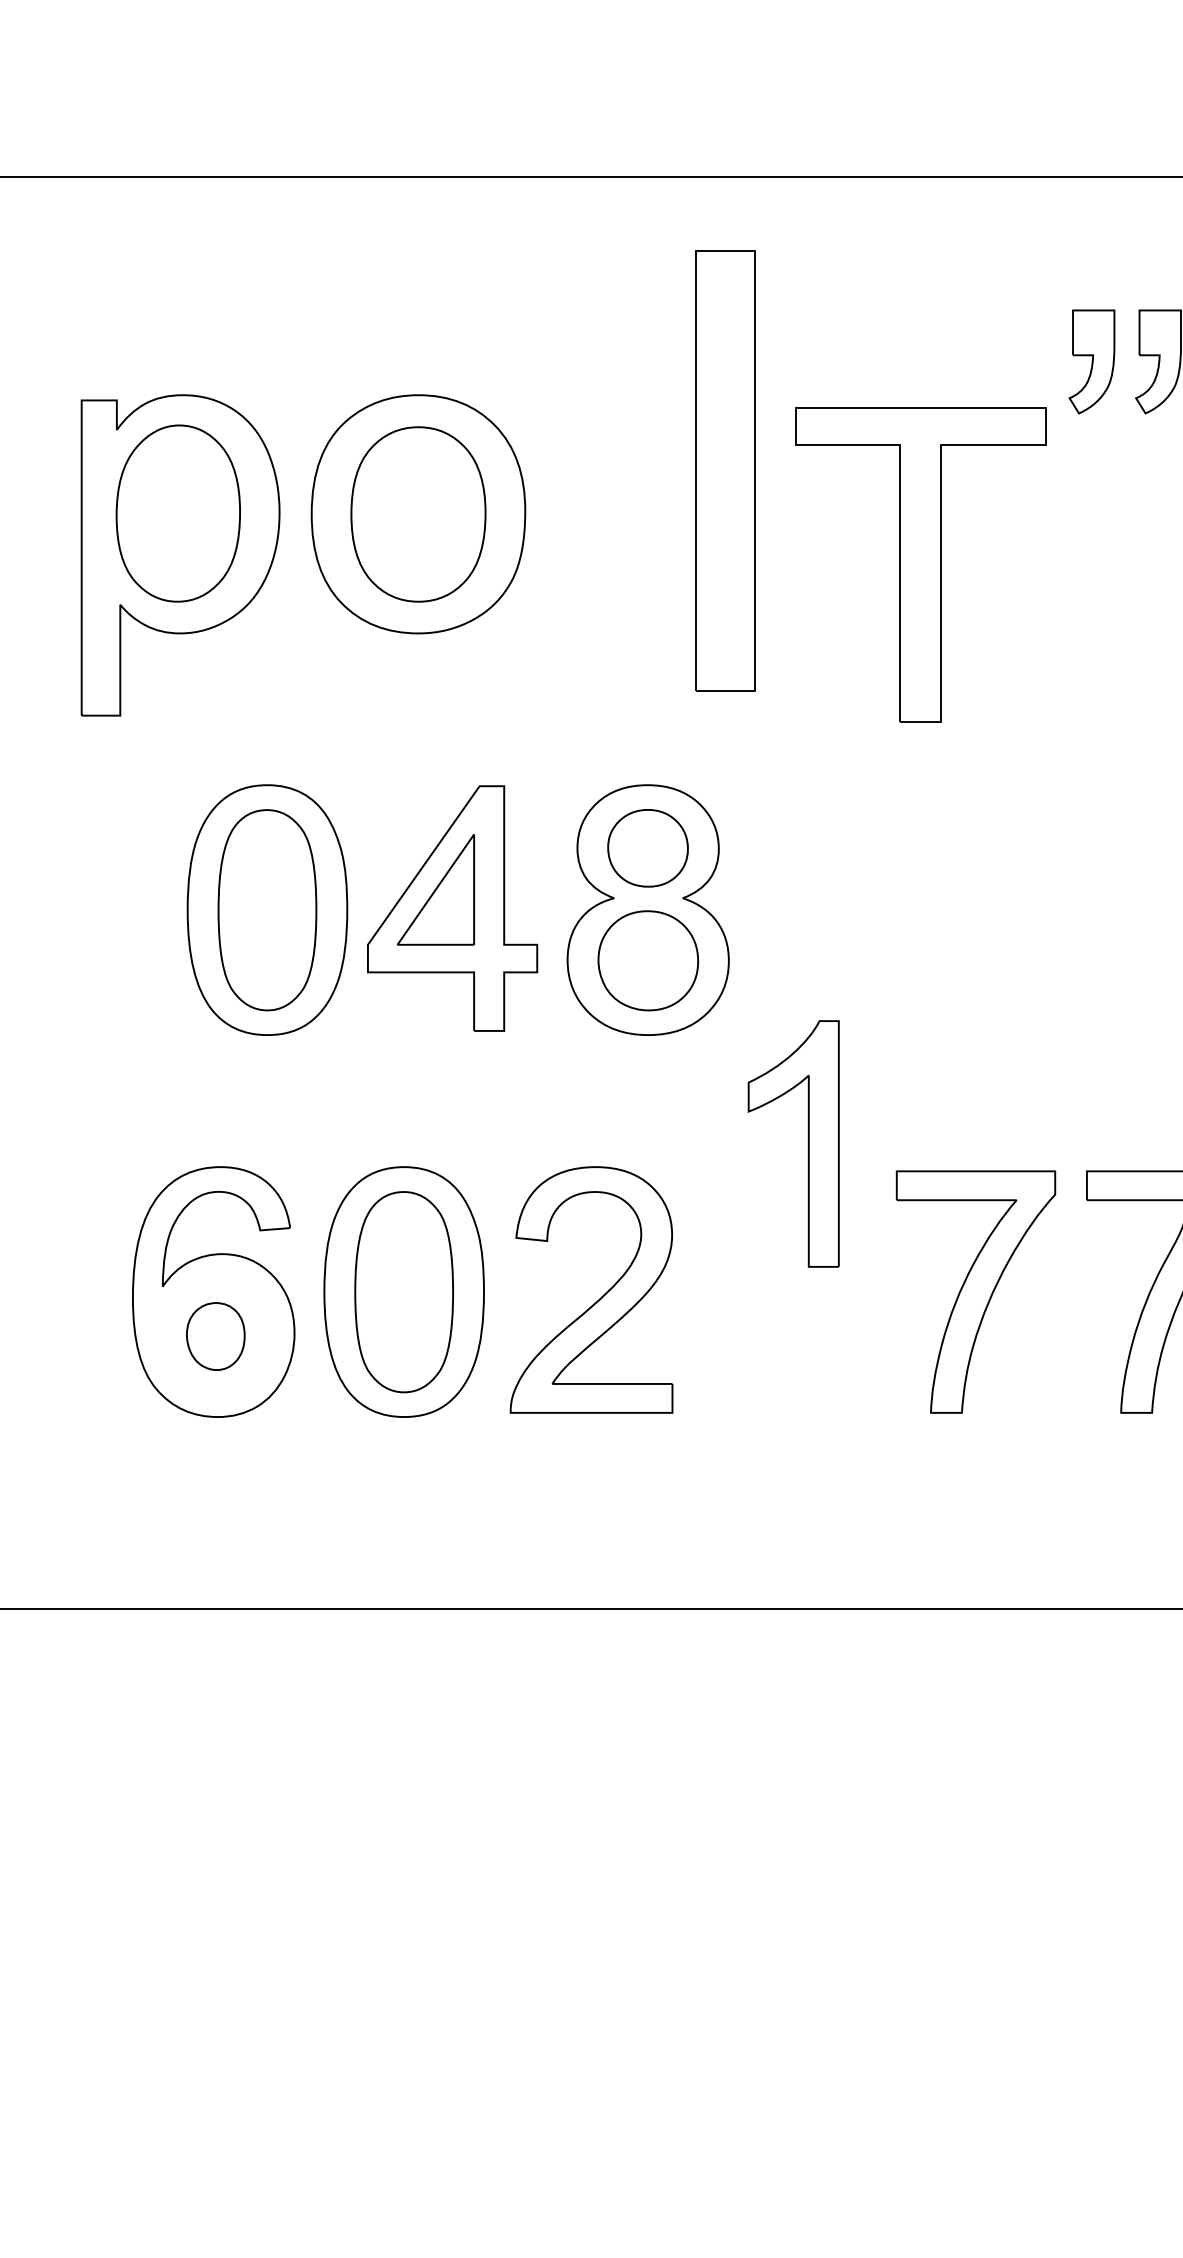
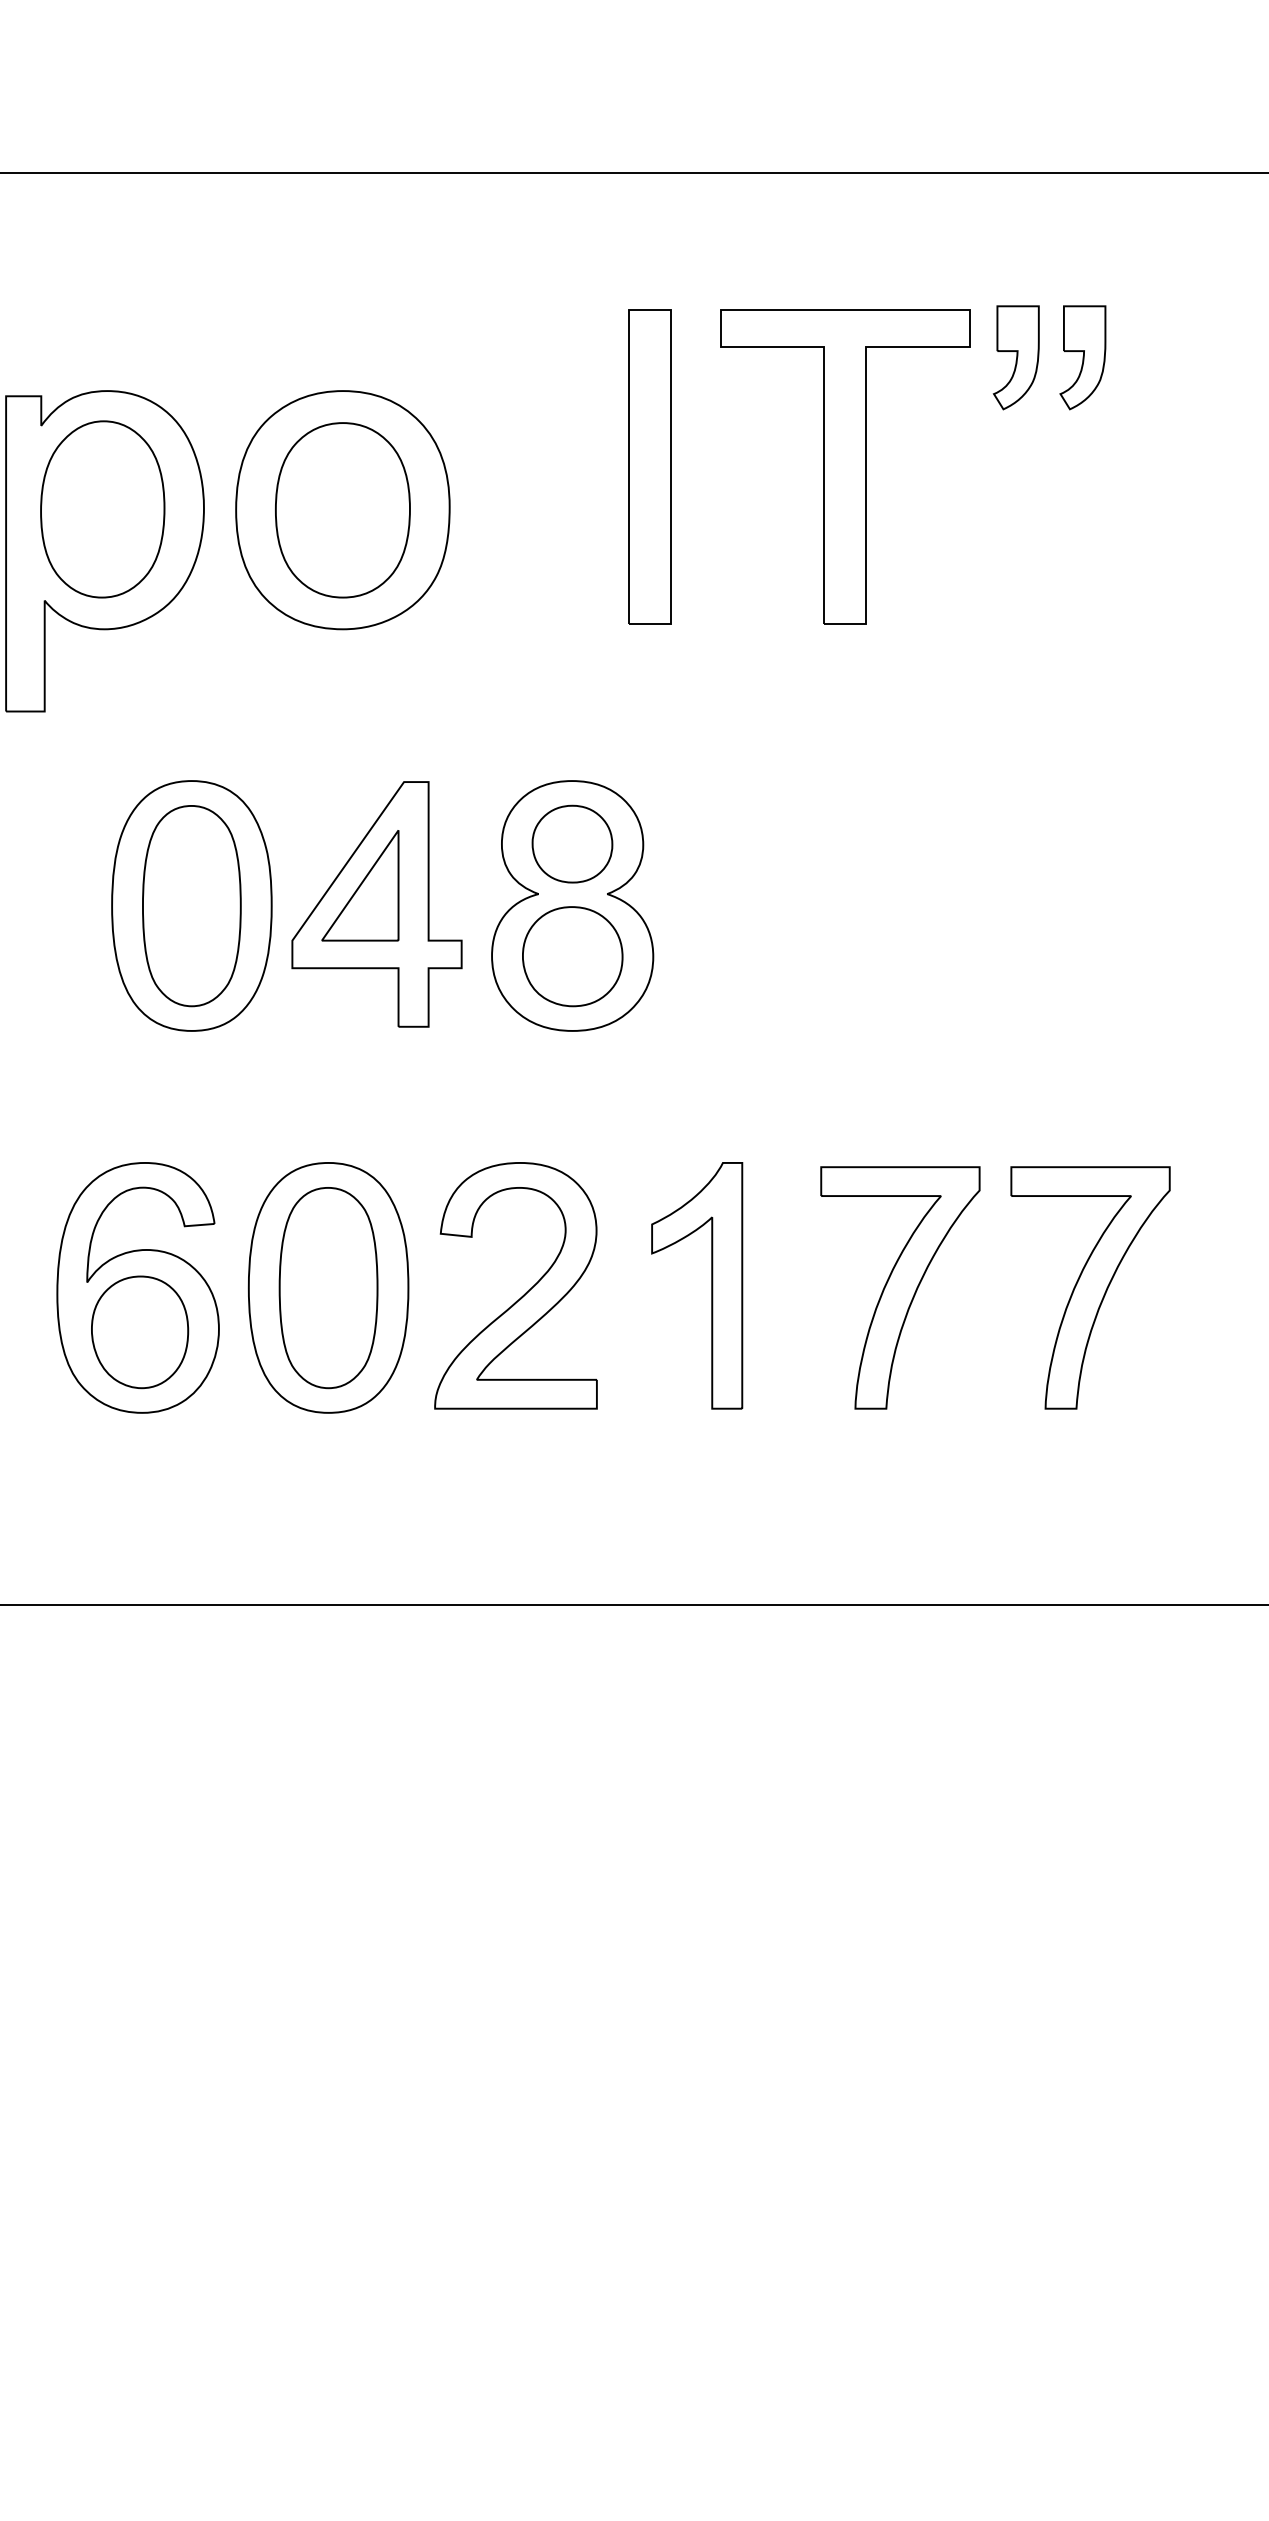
part: (725, 470) -> (649, 466), size x0.71
part: (921, 564) -> (845, 466), moved
part: (808, 1143) -> (711, 1285), moved
part: (216, 1336) -> (140, 1332), size x1.67

